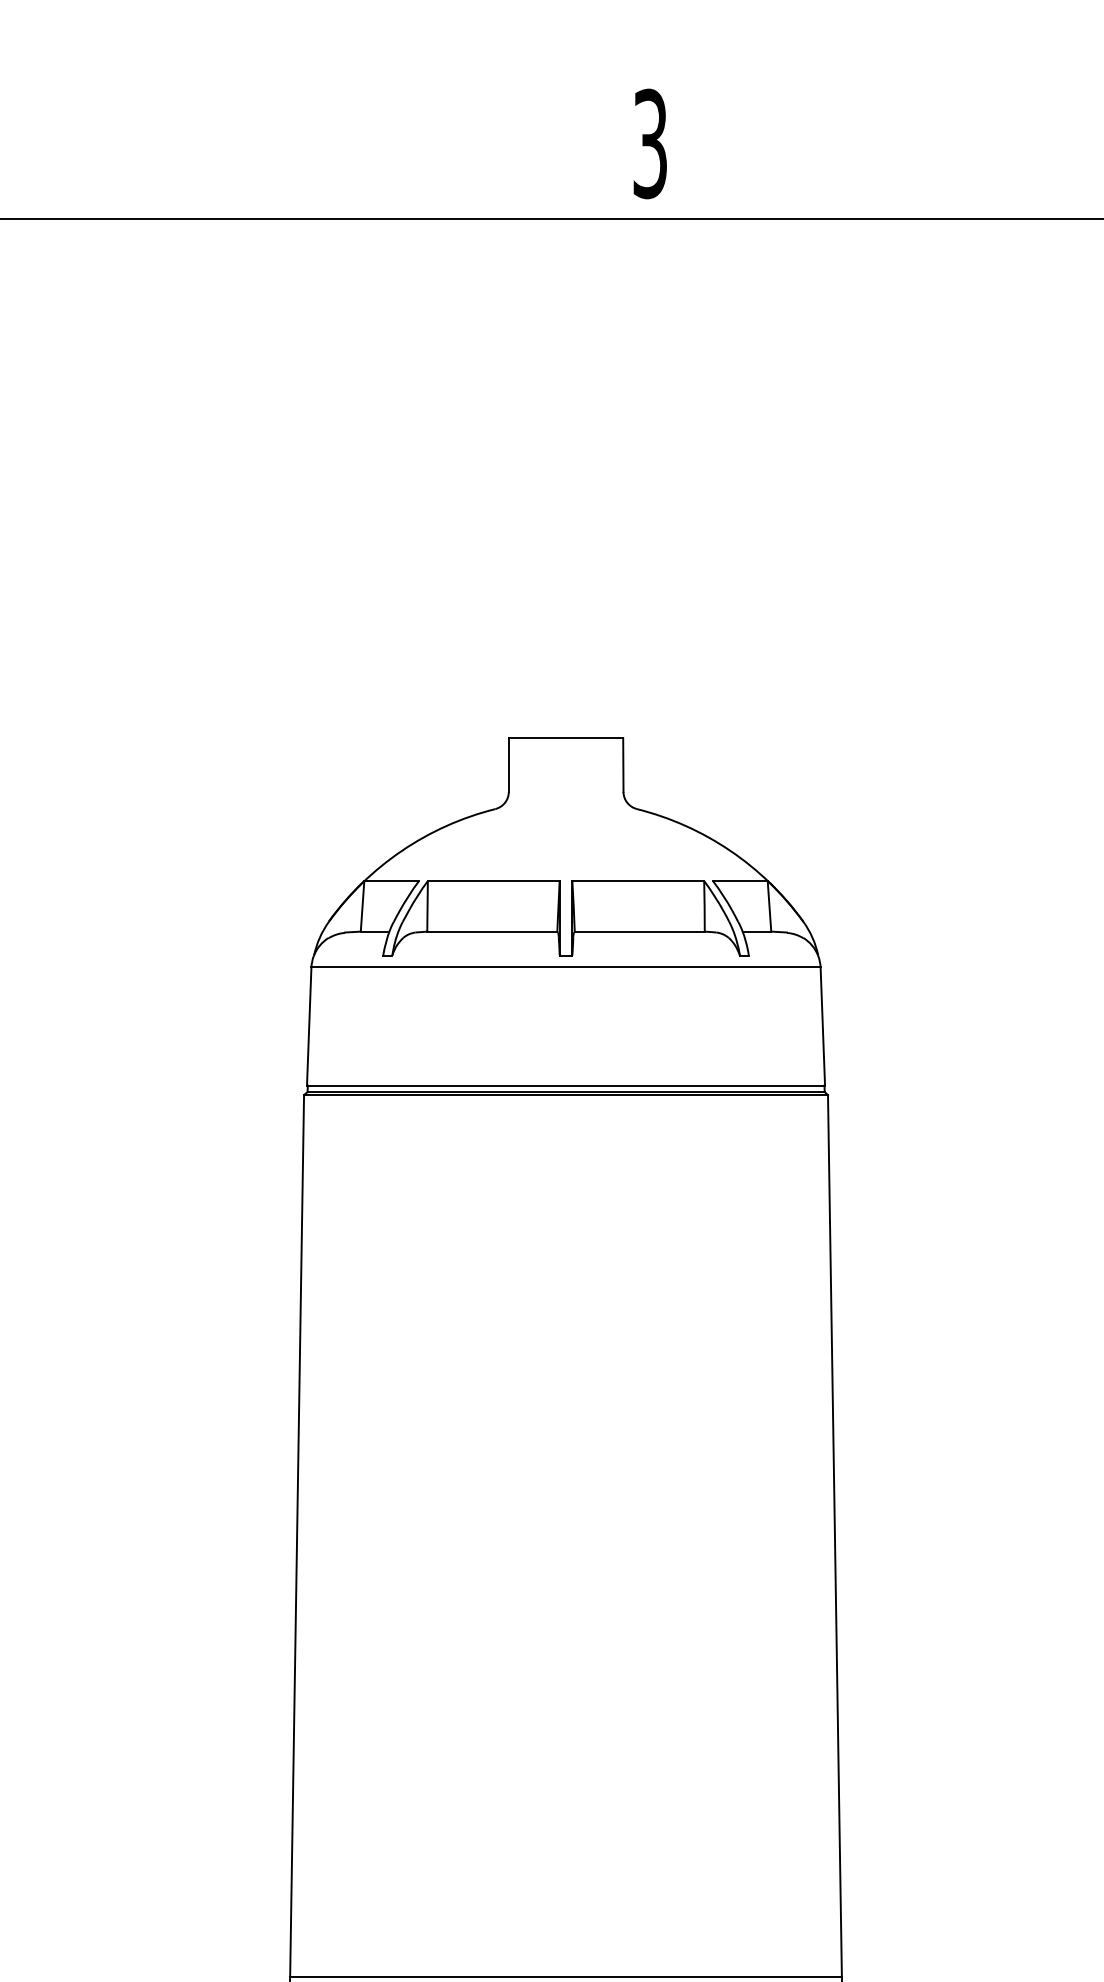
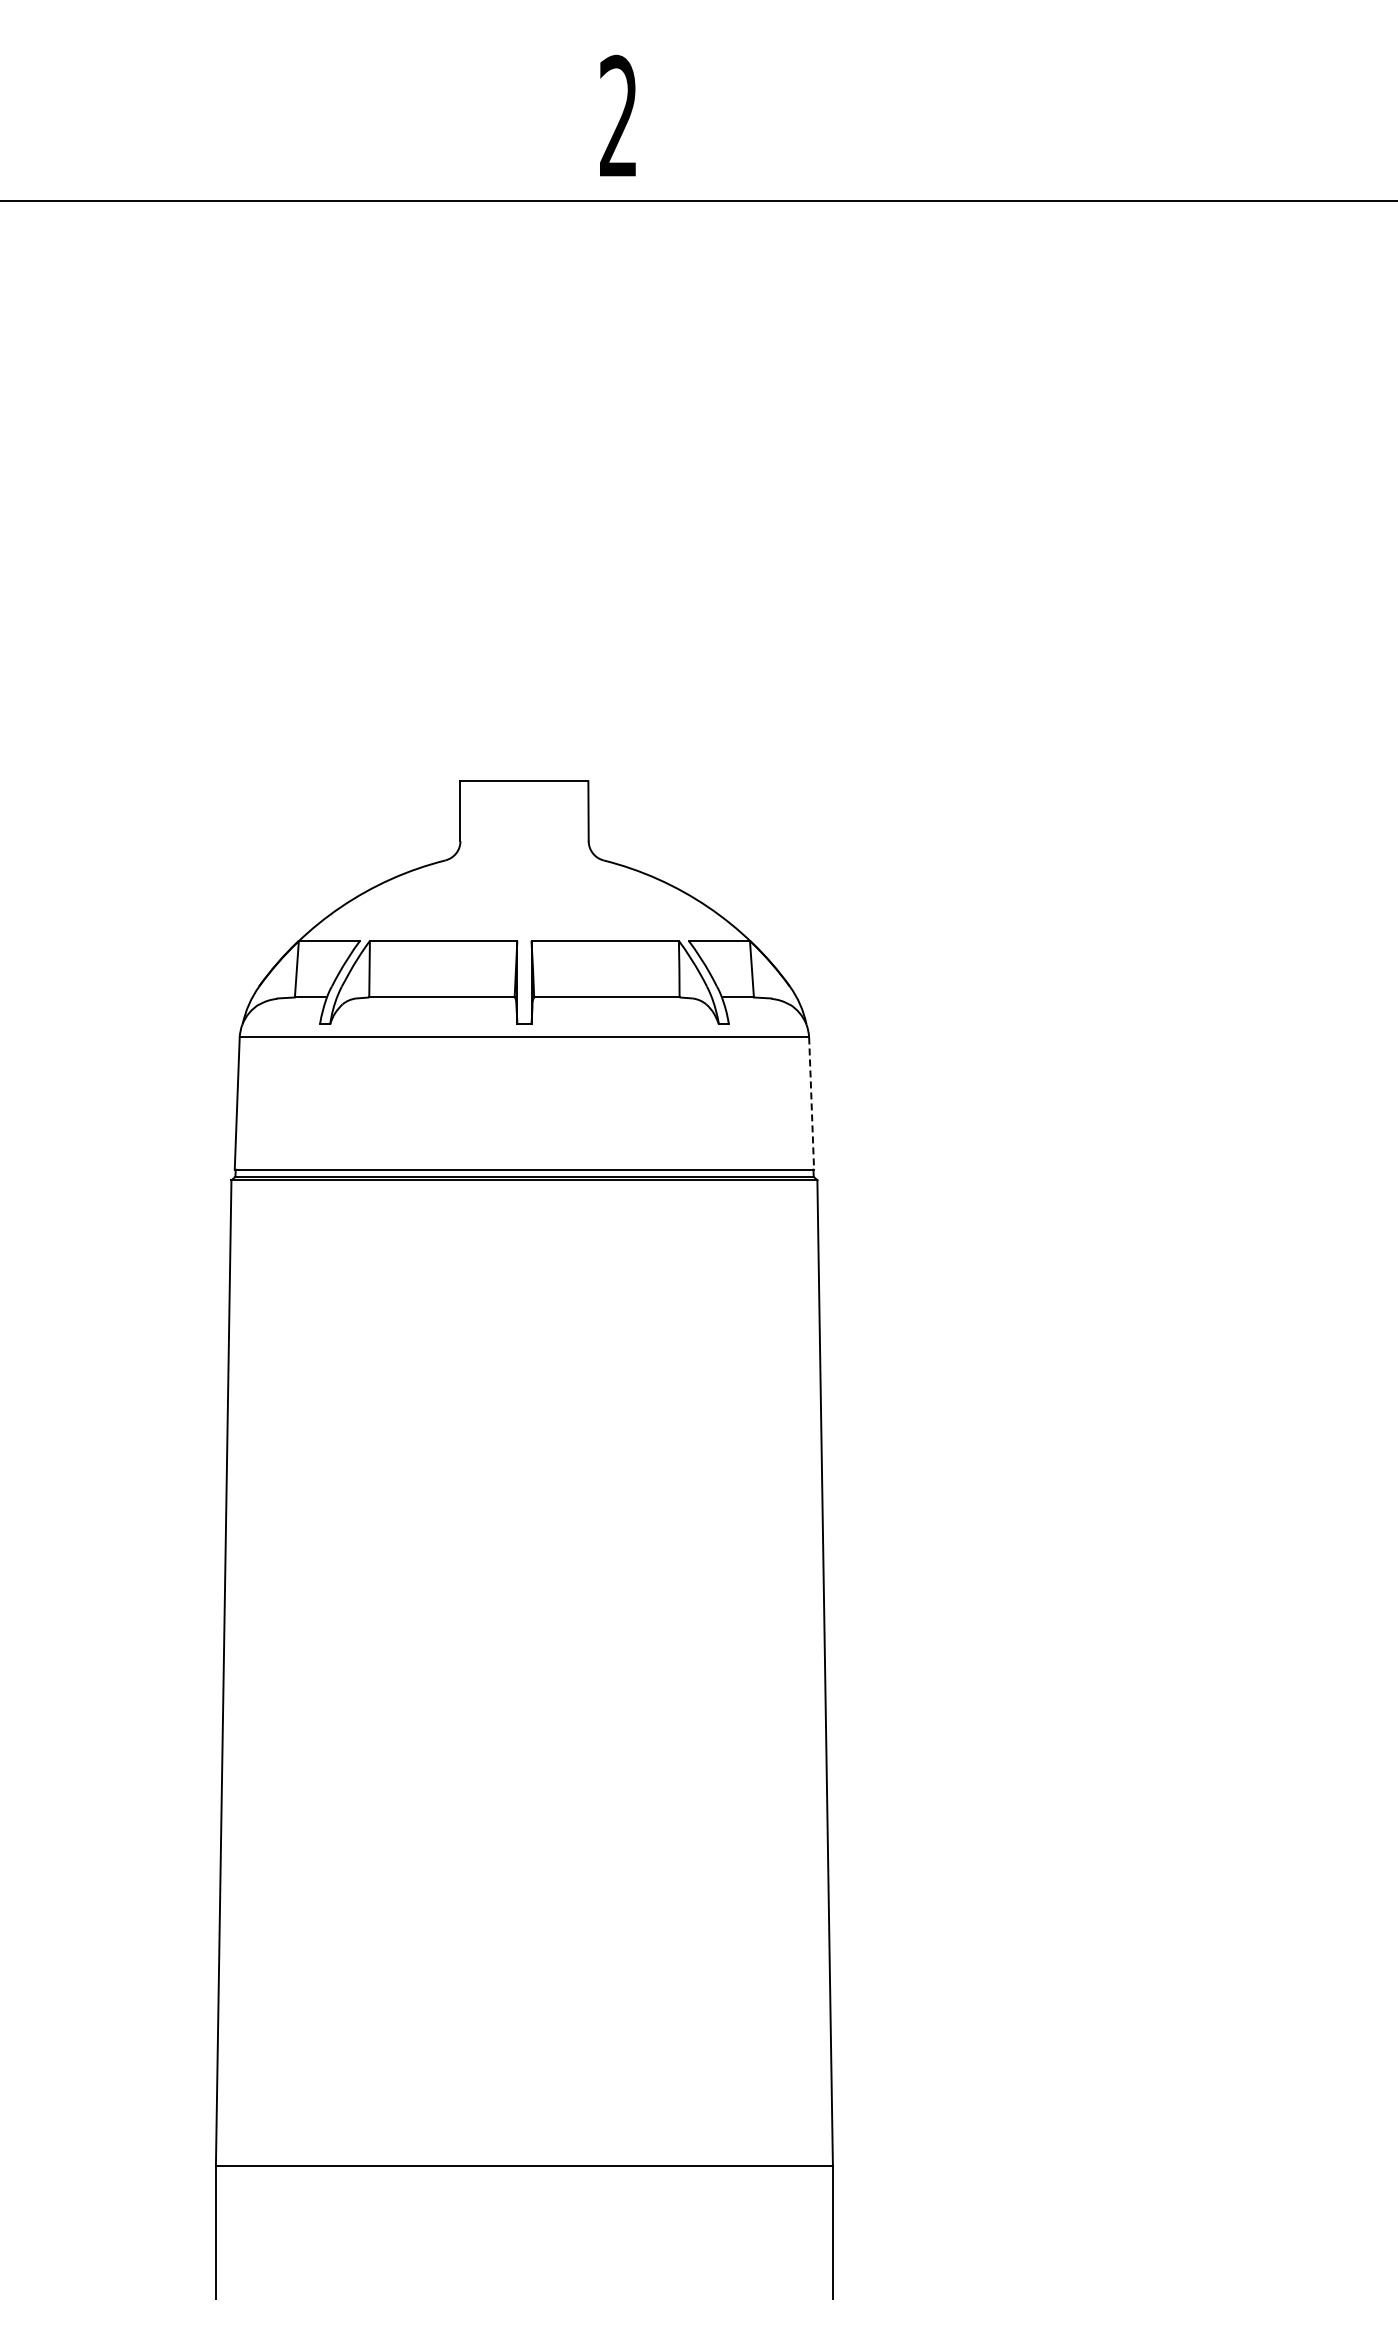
text: (650, 143) -> (618, 116), 3 -> 2
line: (822, 1027) -> (811, 1104), solid -> dashed

